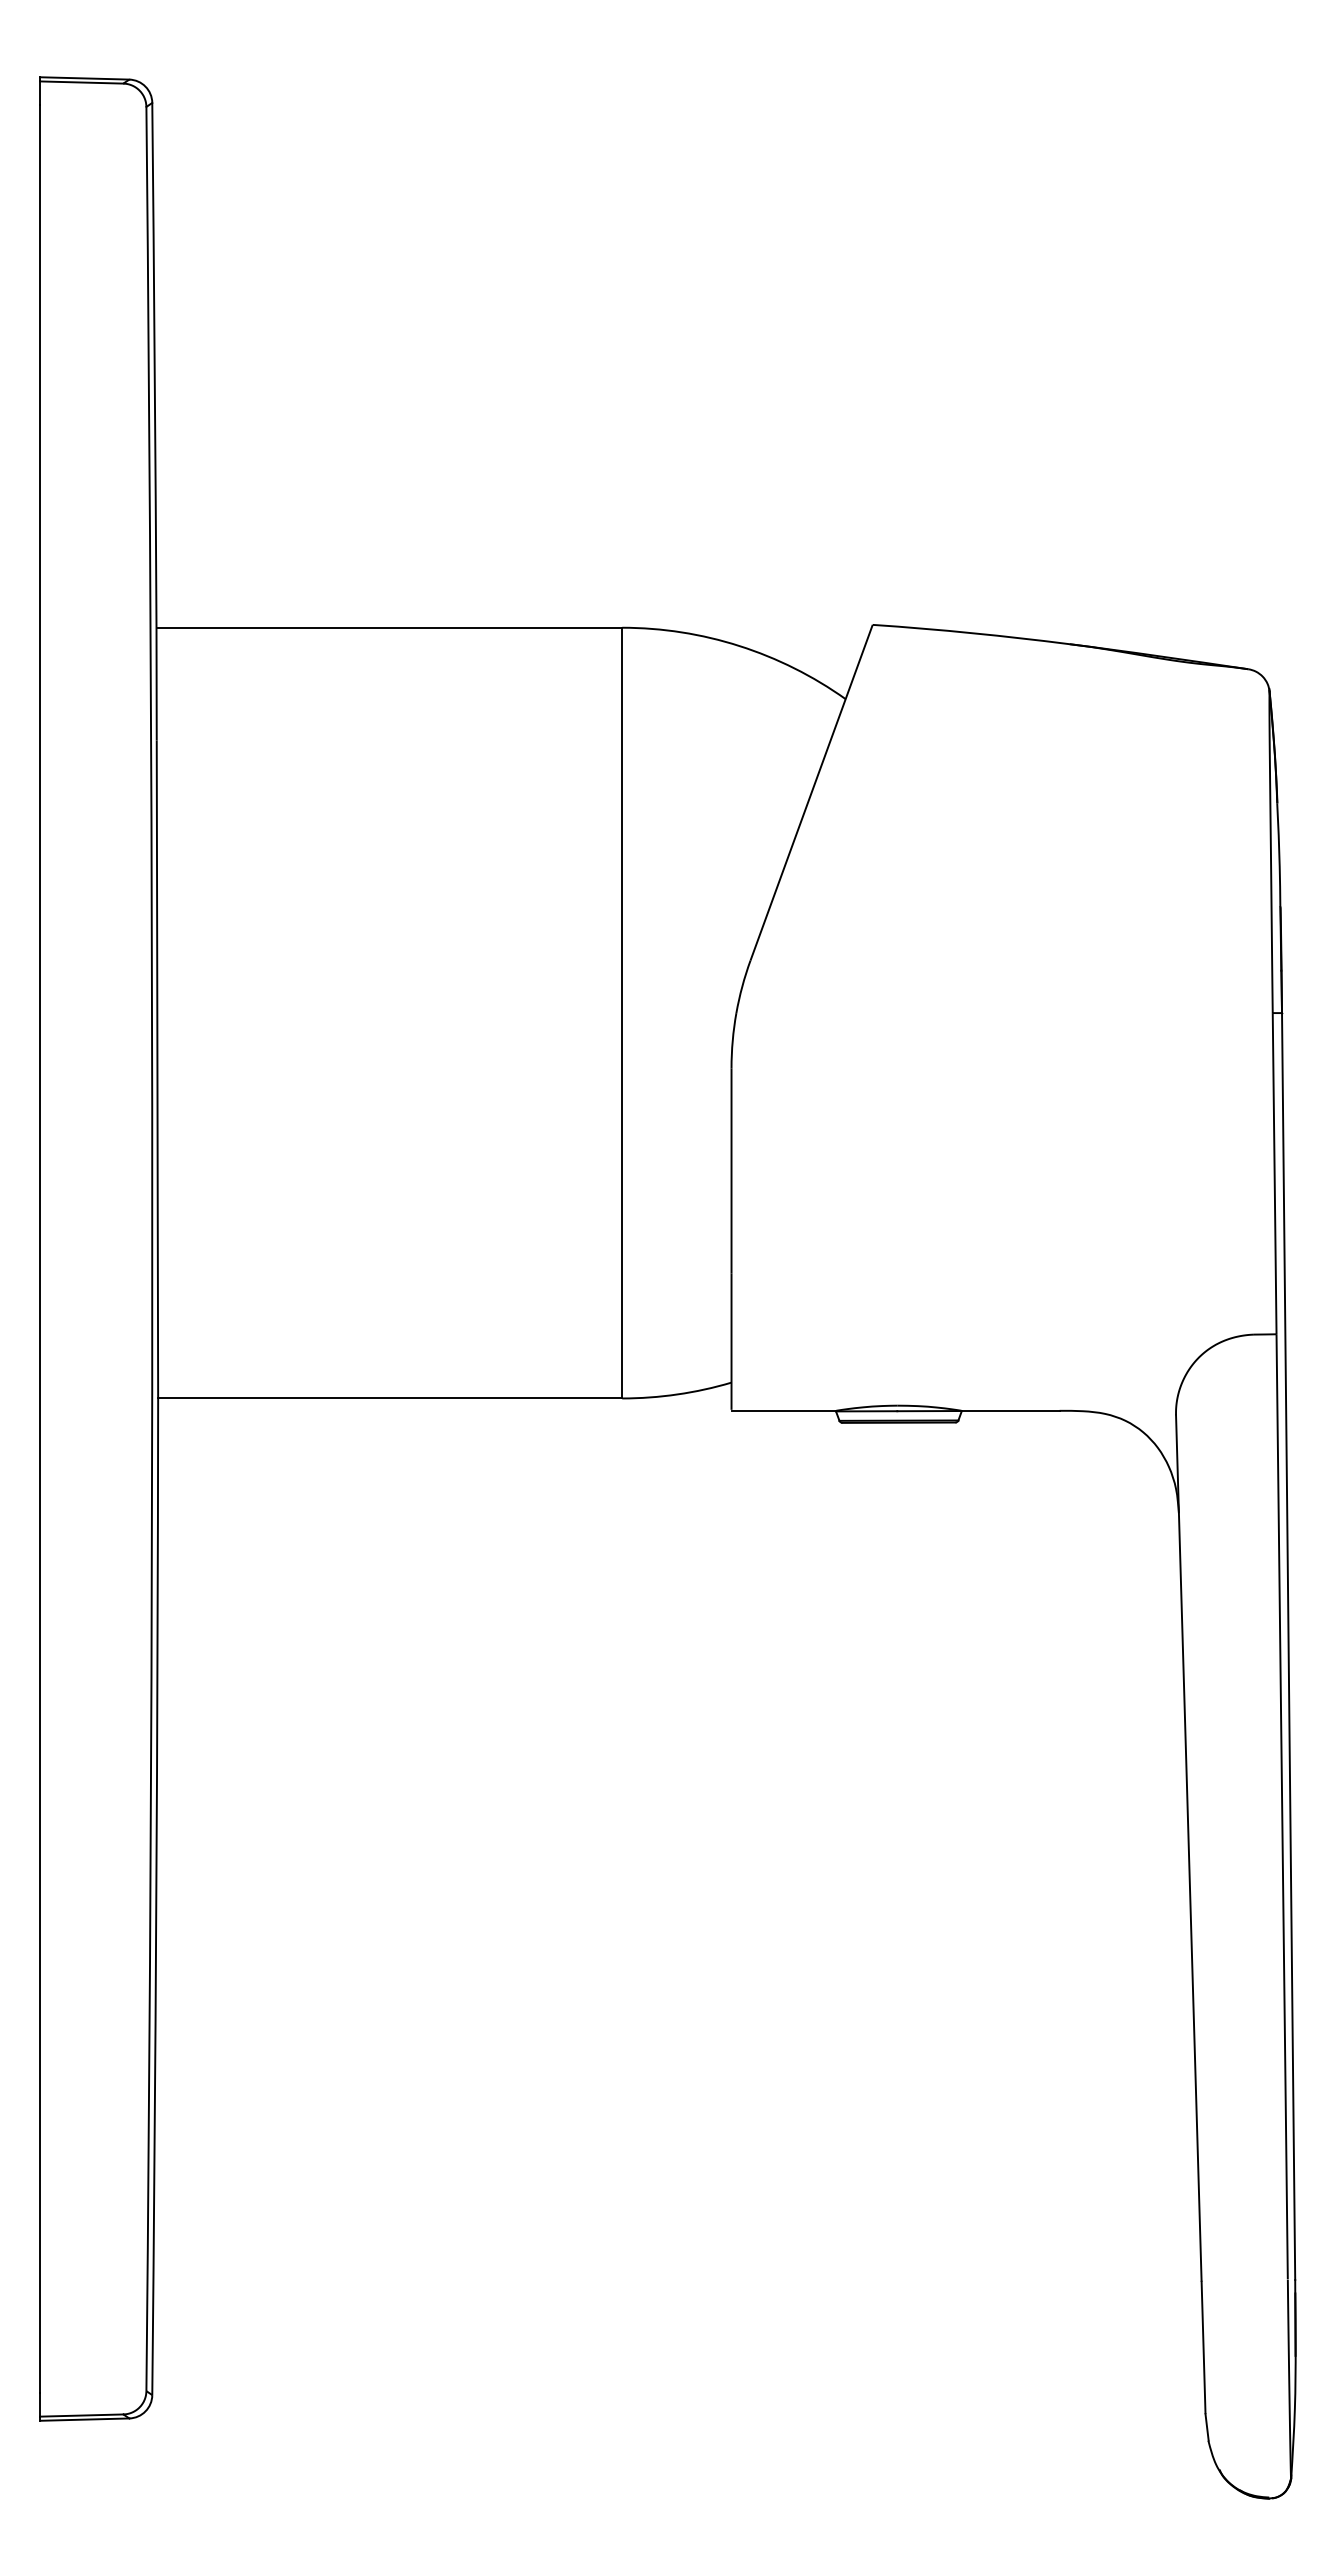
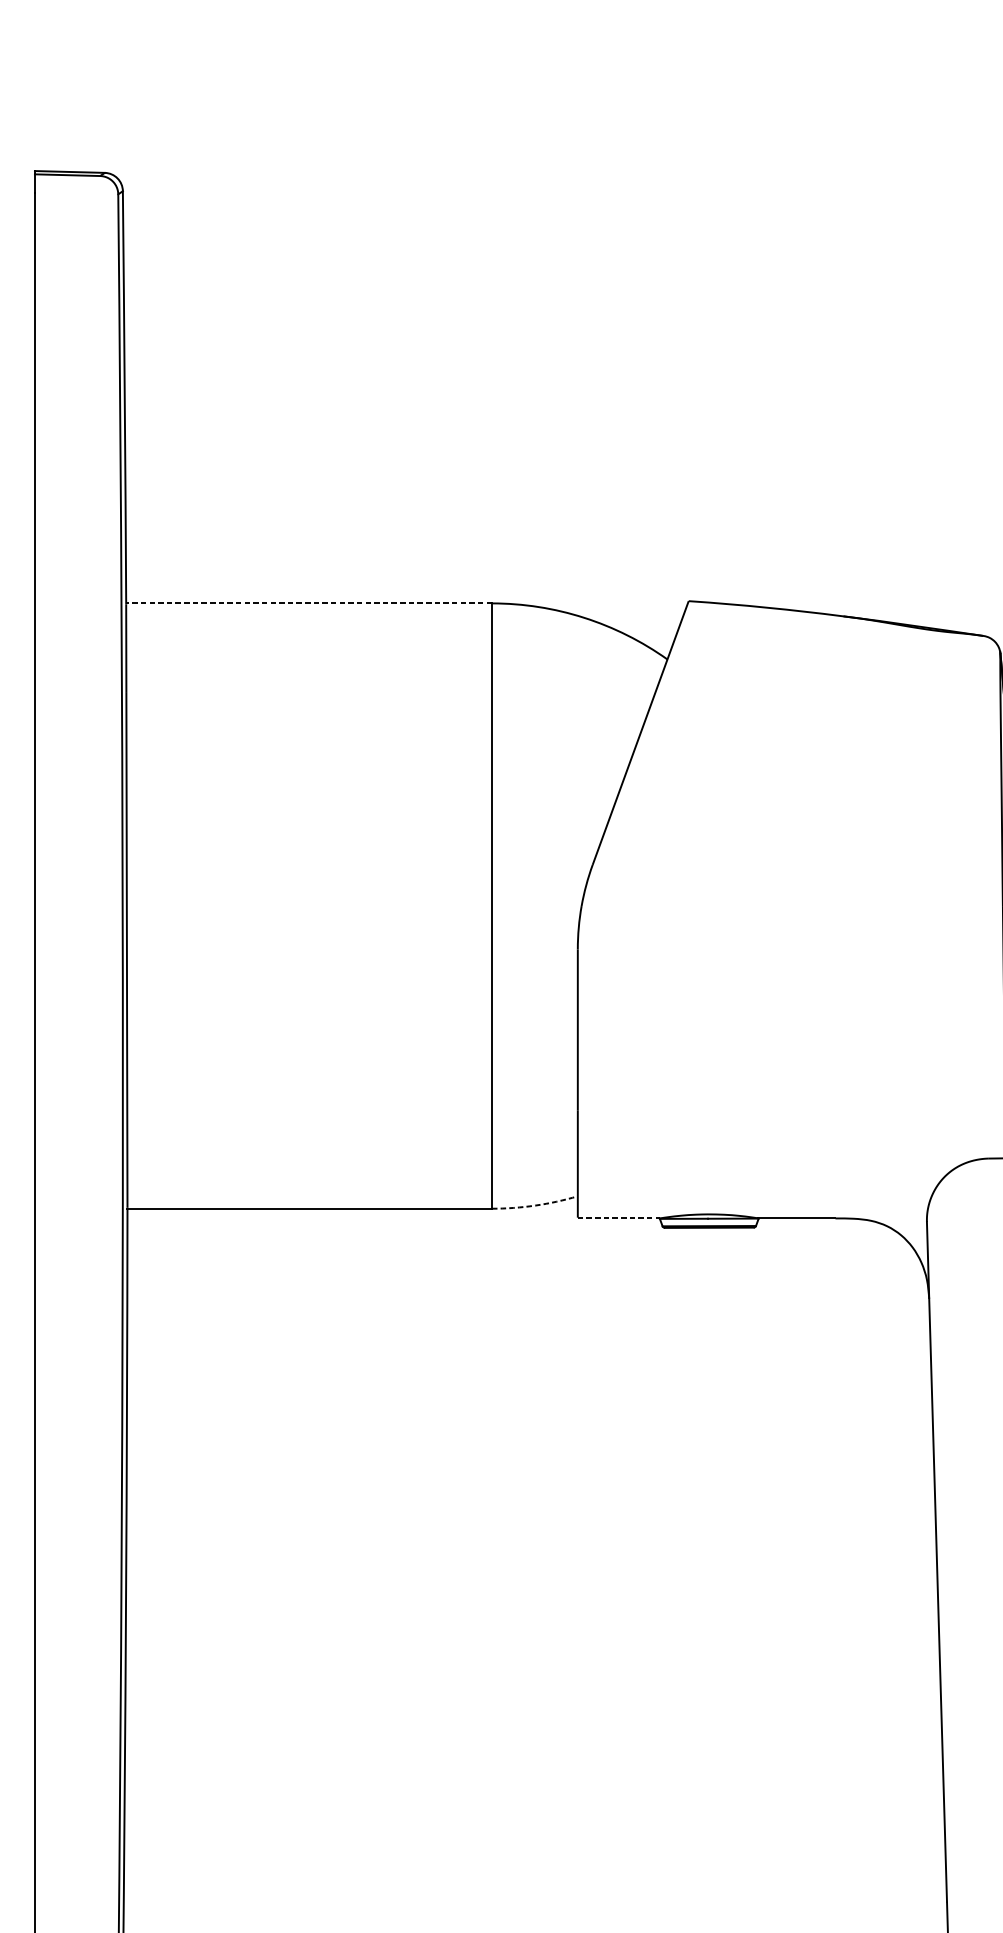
line: (389, 627) -> (309, 603), solid -> dashed
arc: (677, 1394) -> (535, 1205), solid -> dashed
line: (784, 1410) -> (619, 1218), solid -> dashed

